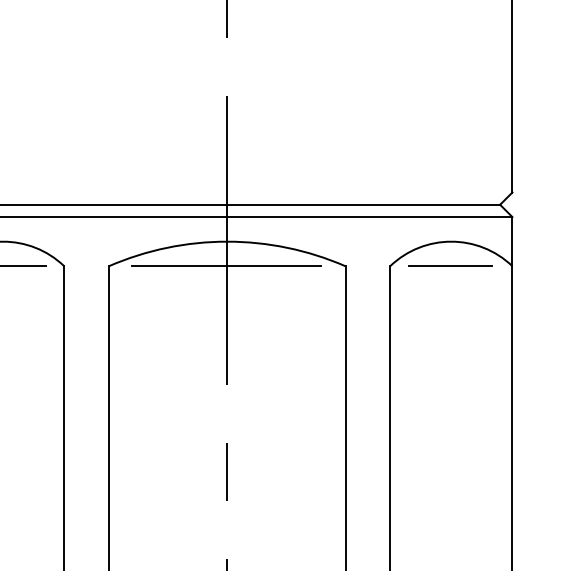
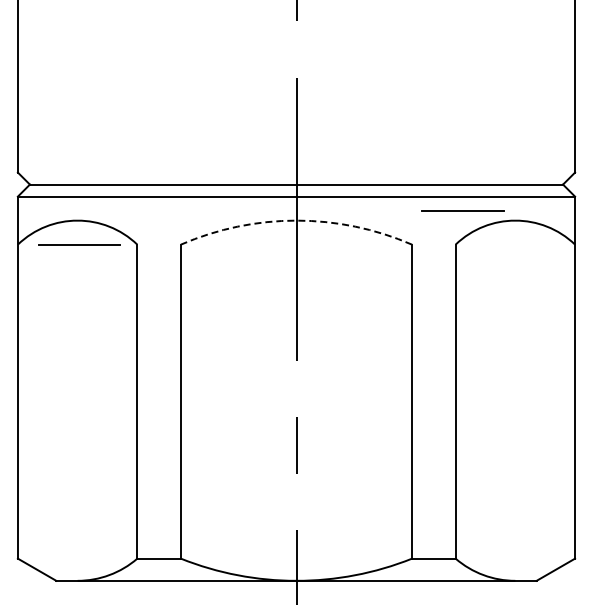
arc: (227, 241) -> (296, 220), solid -> dashed
line: (226, 266) -> (295, 244), removed
line: (450, 266) -> (462, 210), moved

